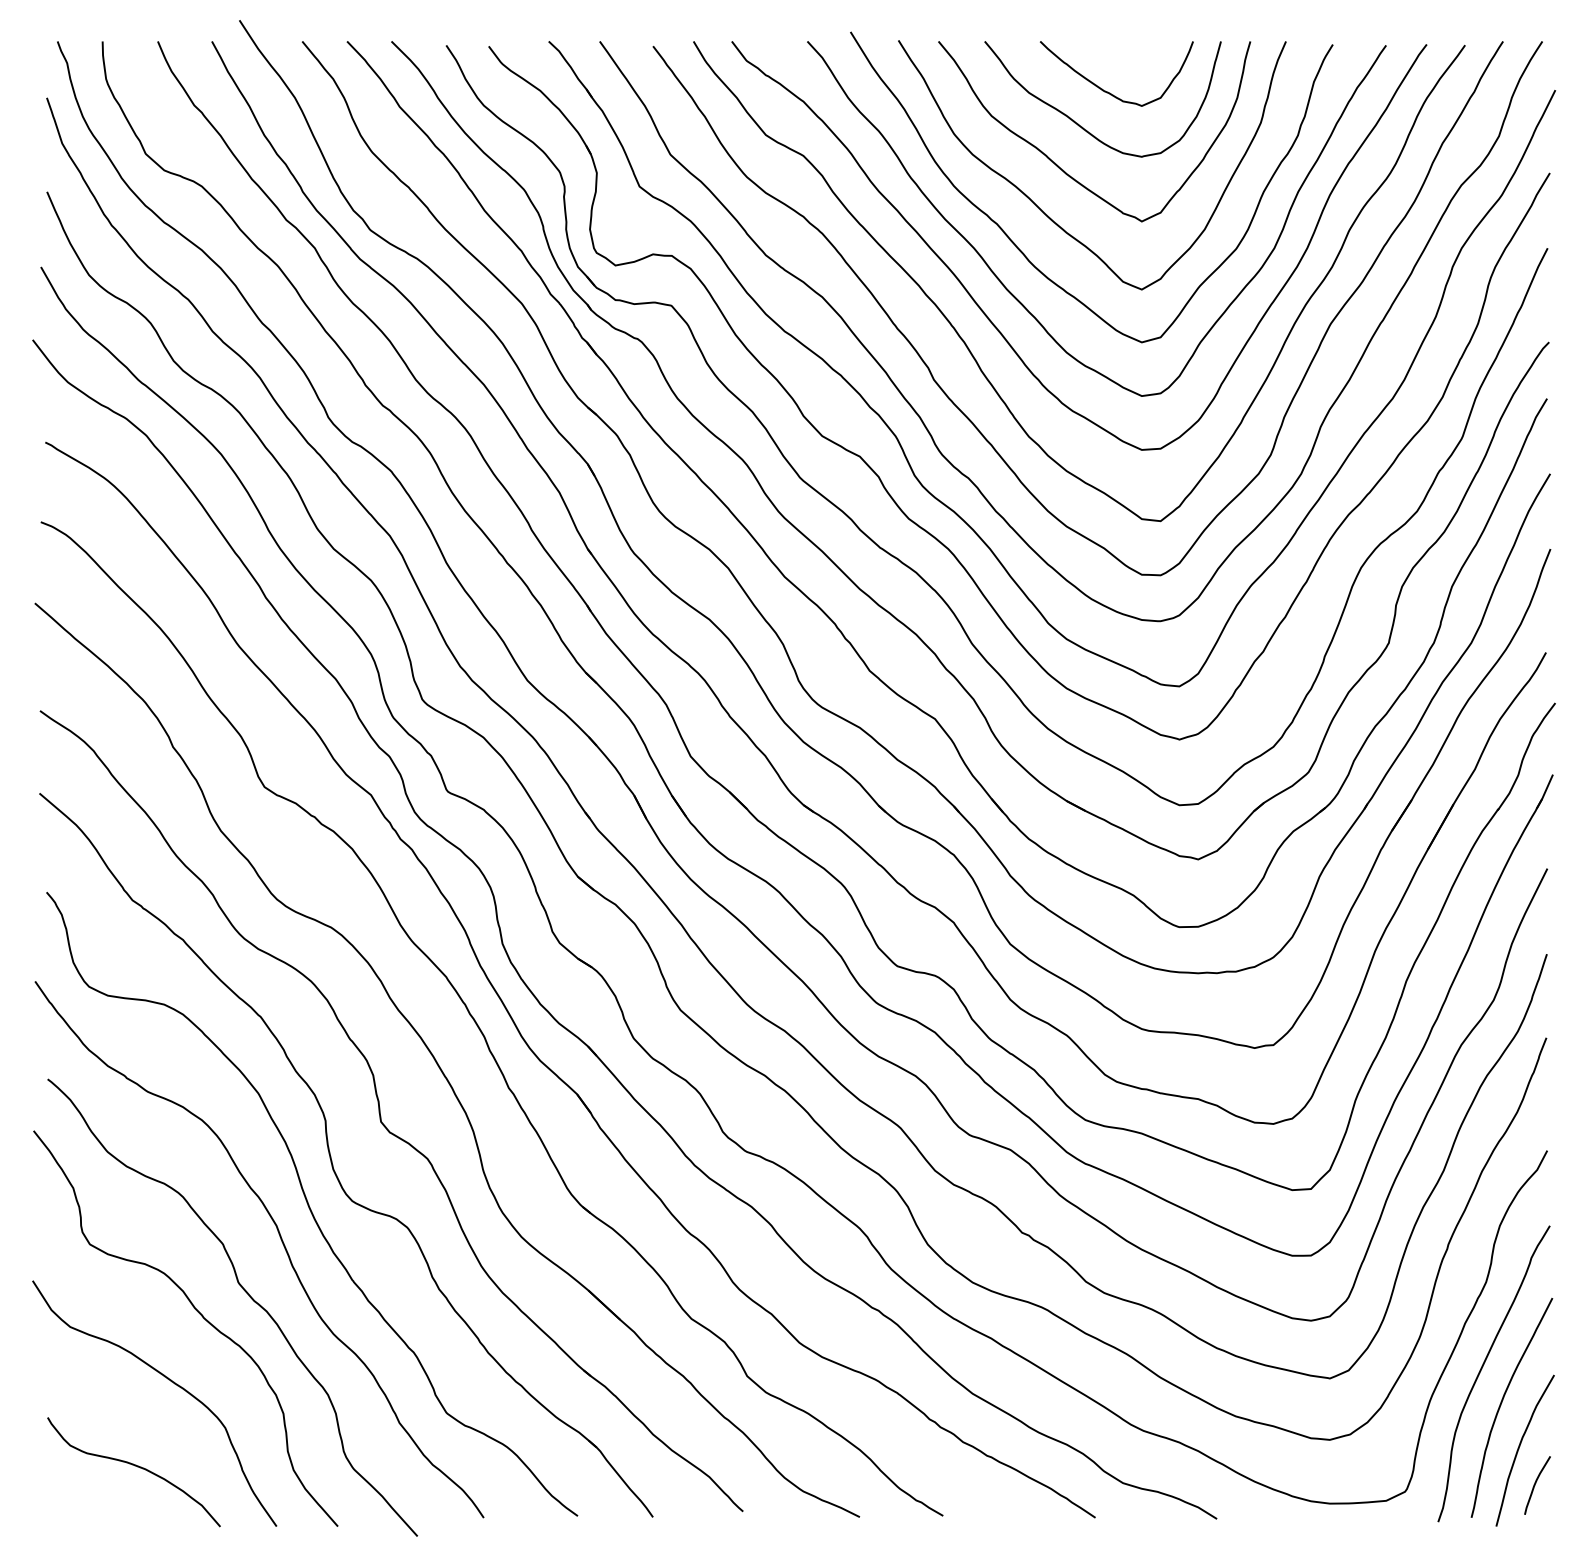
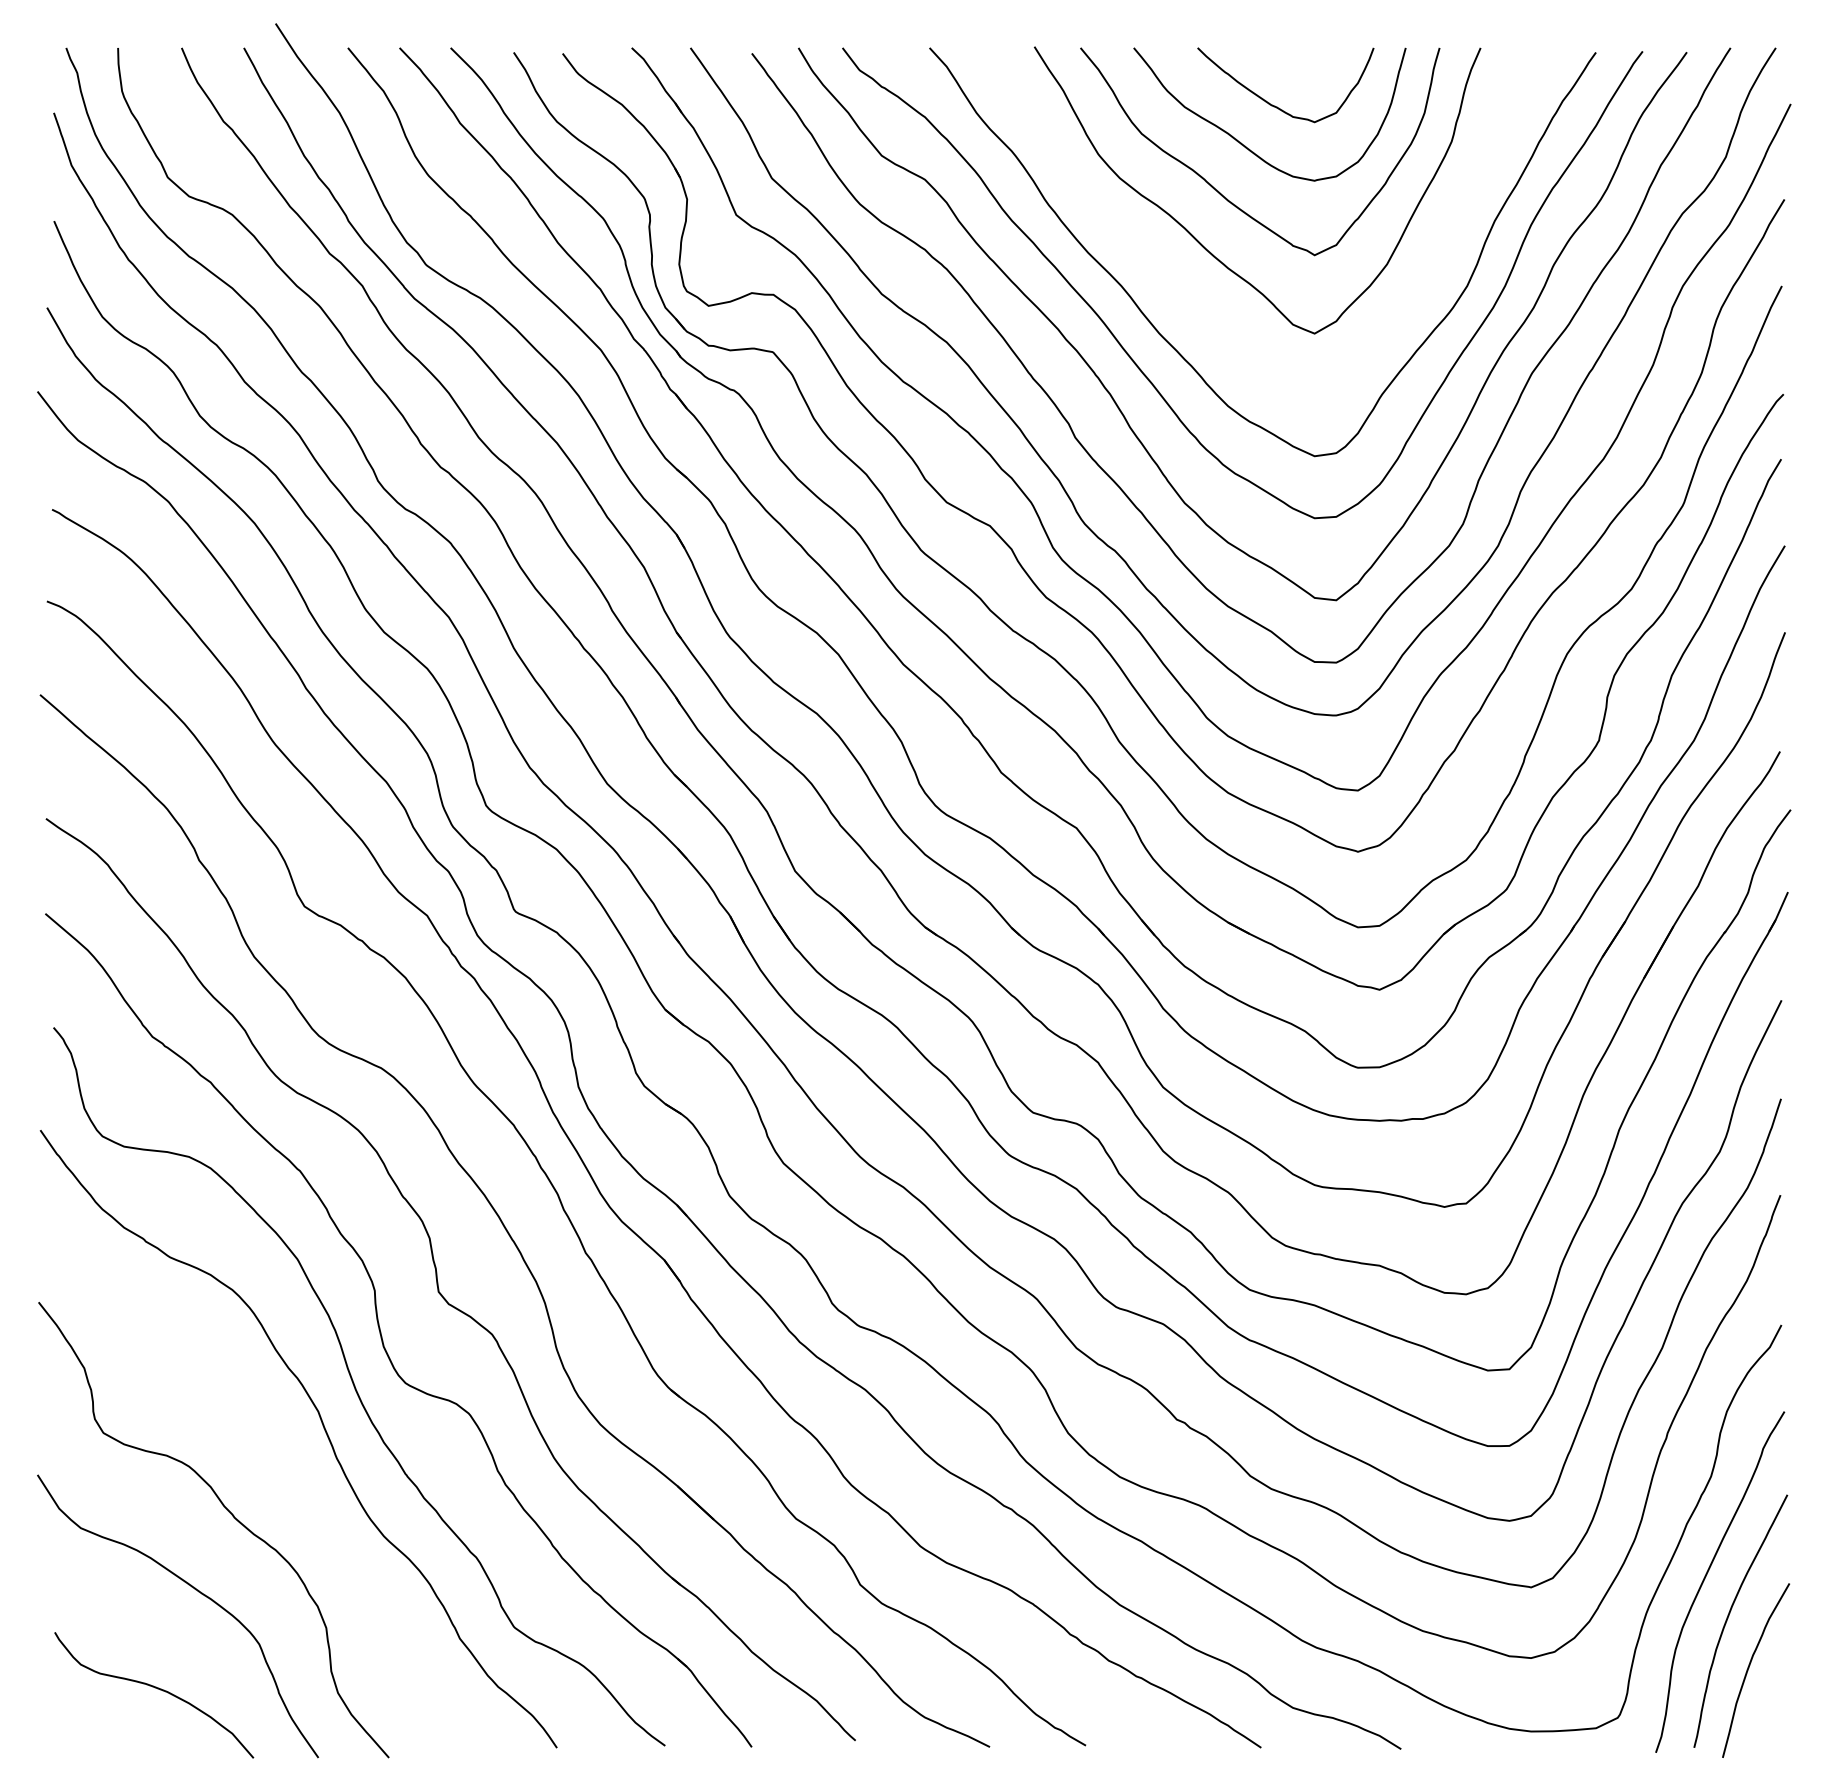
curve: (1017, 246) -> (1171, 283), removed
curve: (246, 1293) -> (283, 1489), removed
curve: (1536, 1484) -> (1768, 1709), removed

